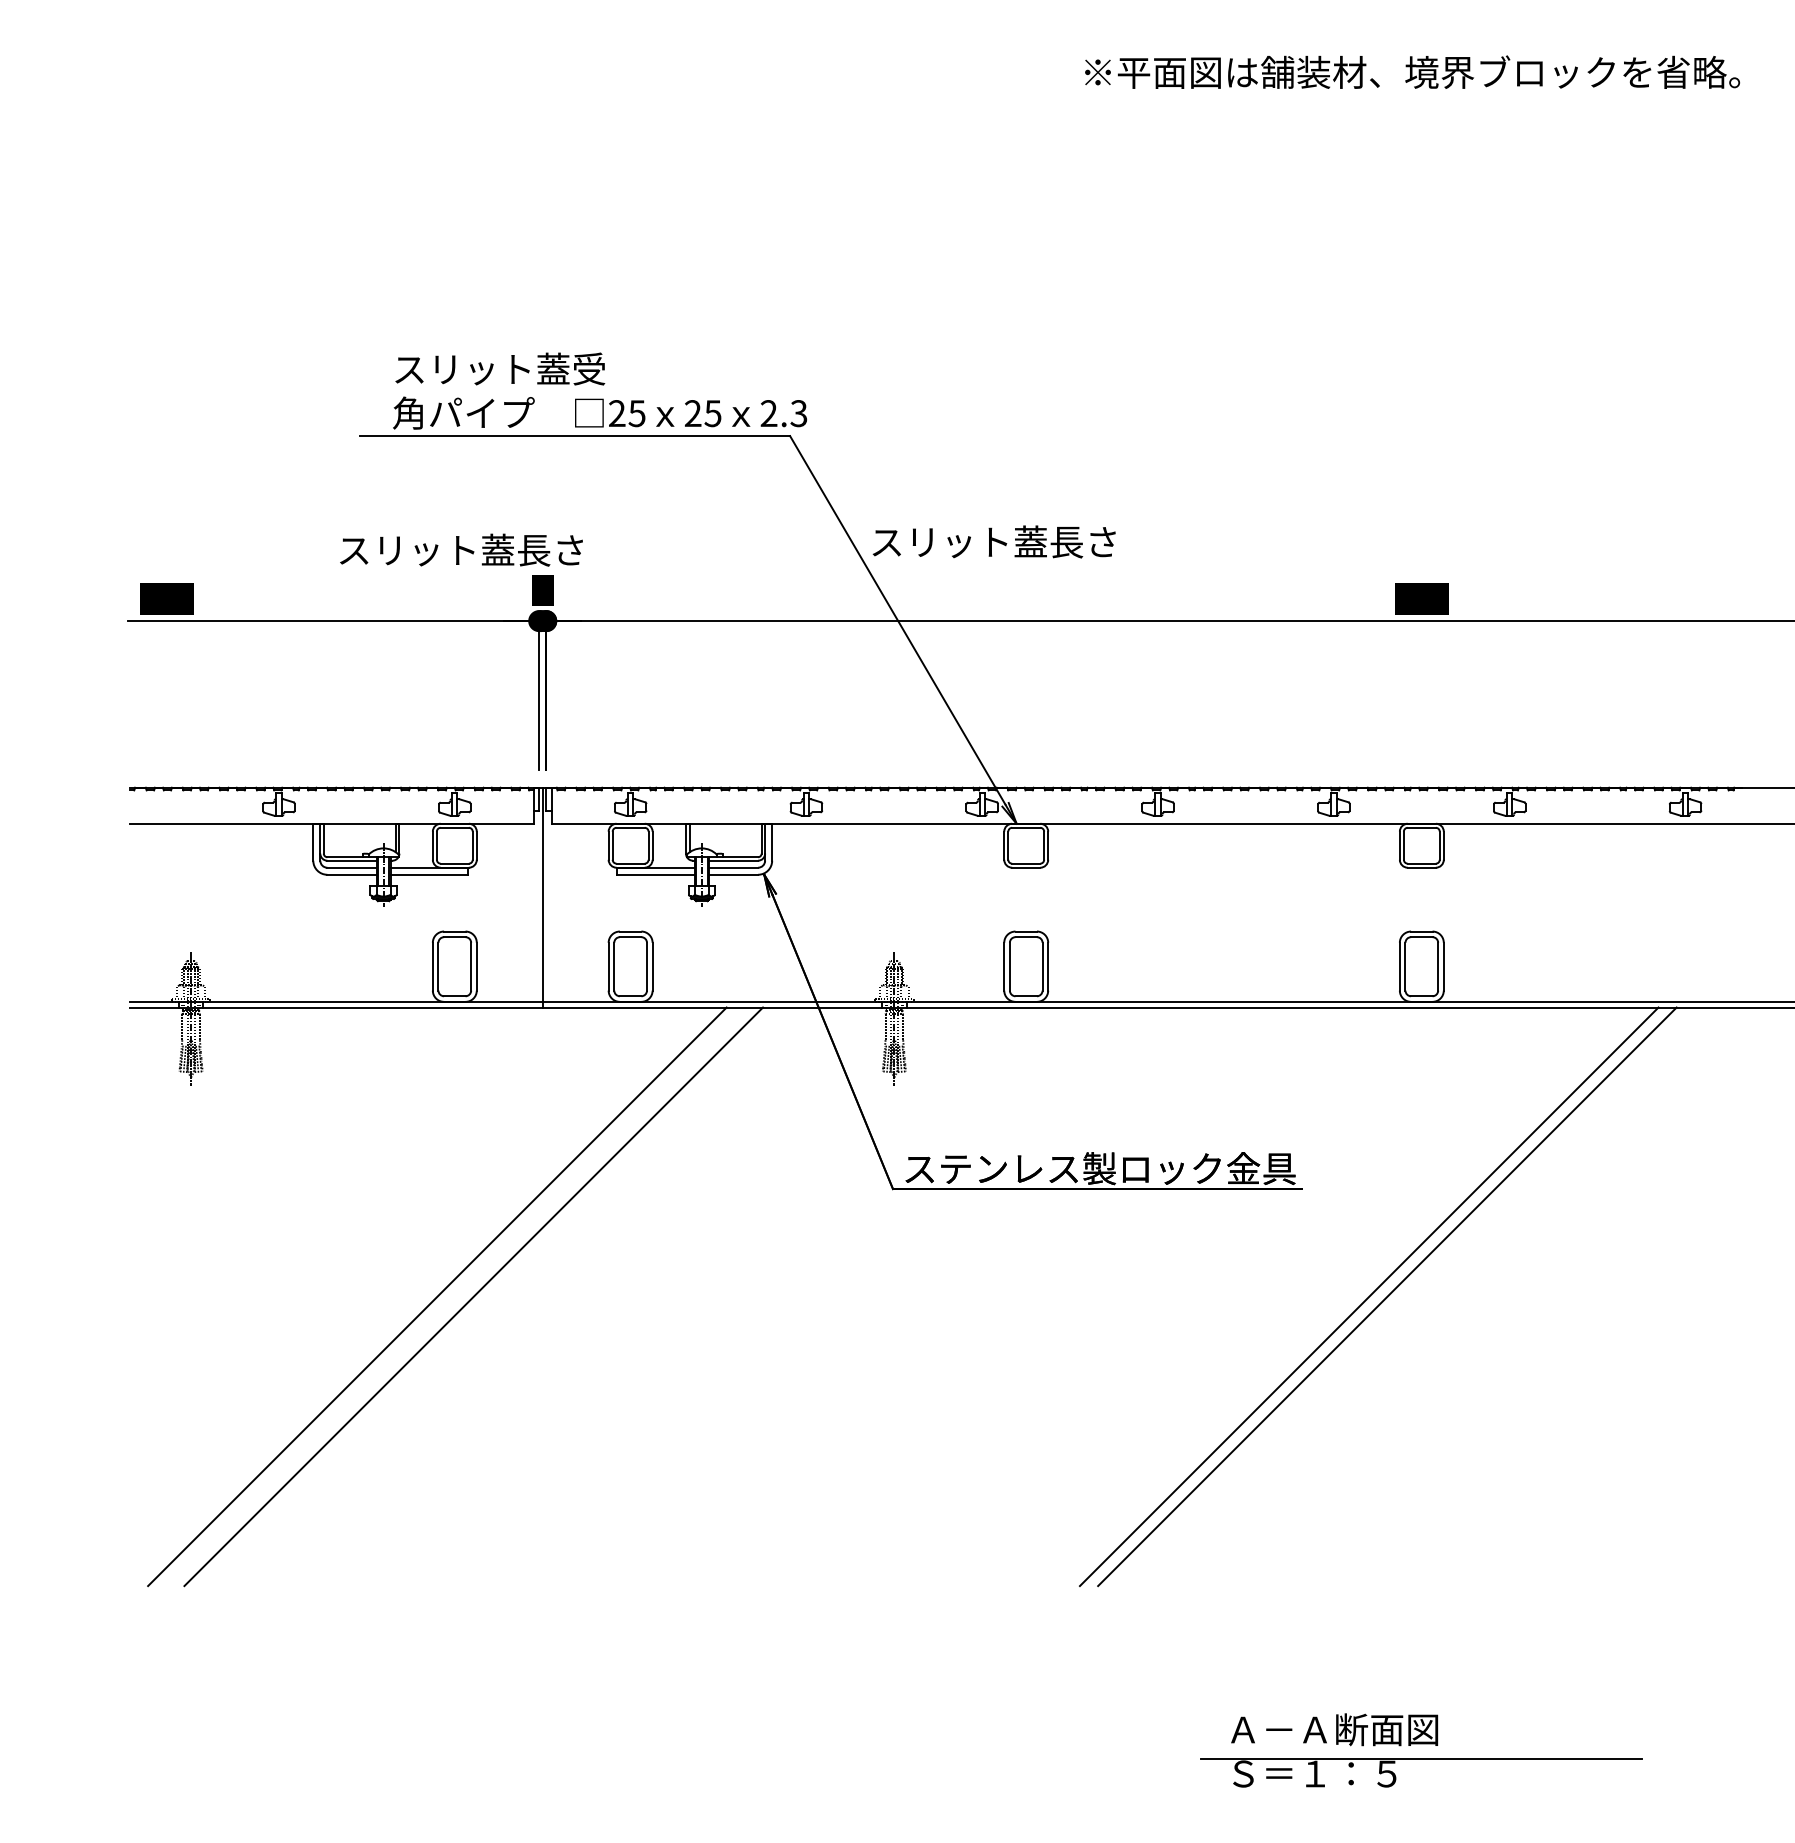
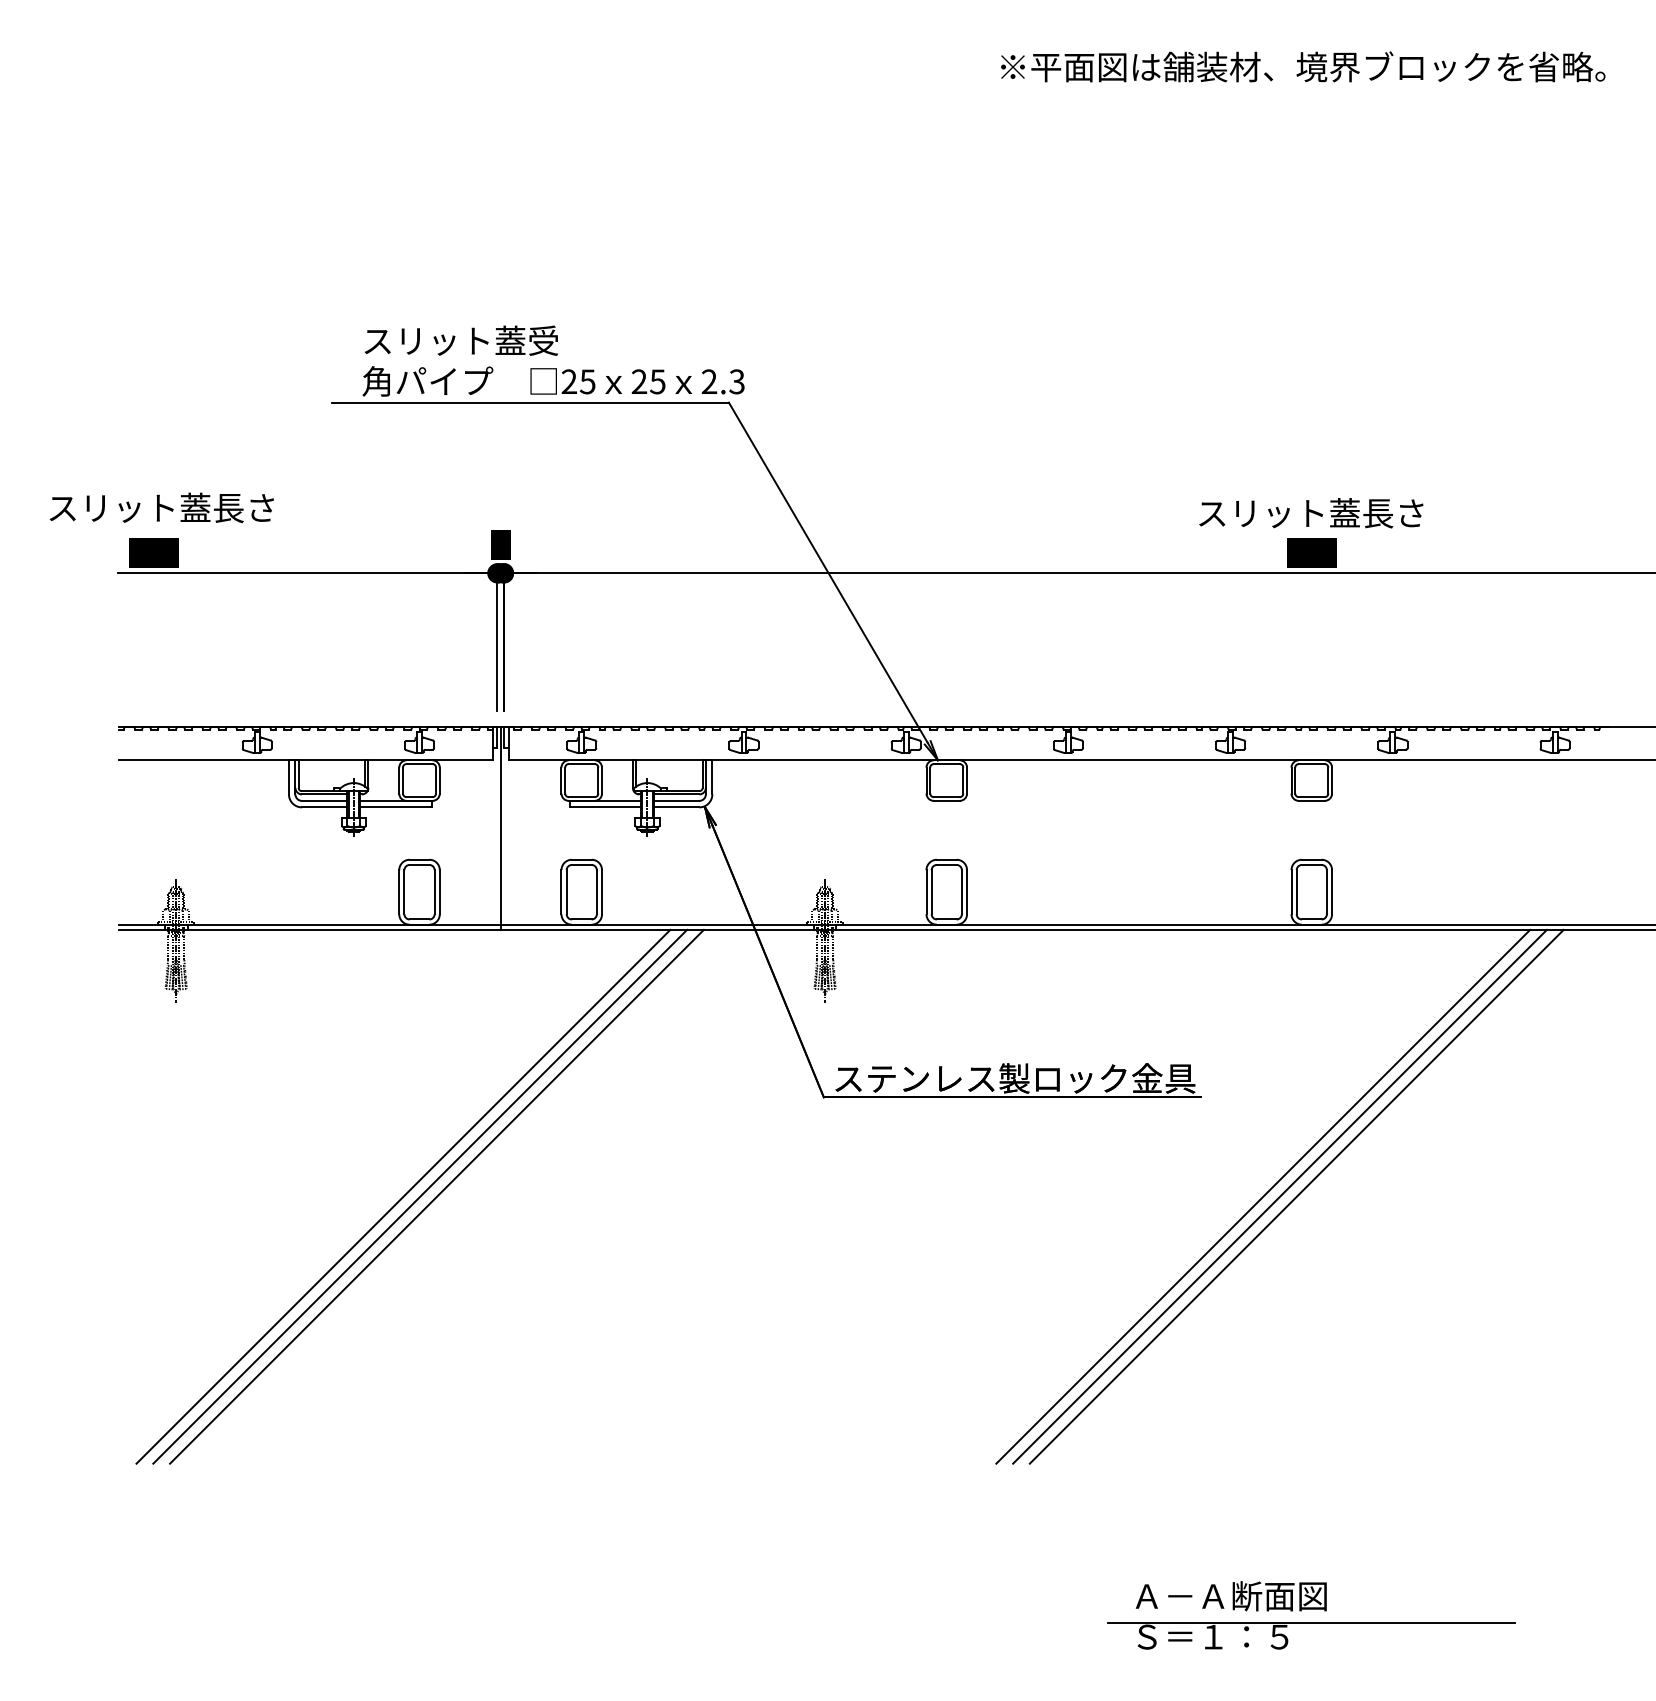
text: (993, 541) -> (1310, 512), moved
text: (461, 549) -> (161, 507), moved
line: (455, 1296) -> (420, 1196), added
line: (1405, 1296) -> (1296, 1196), added

